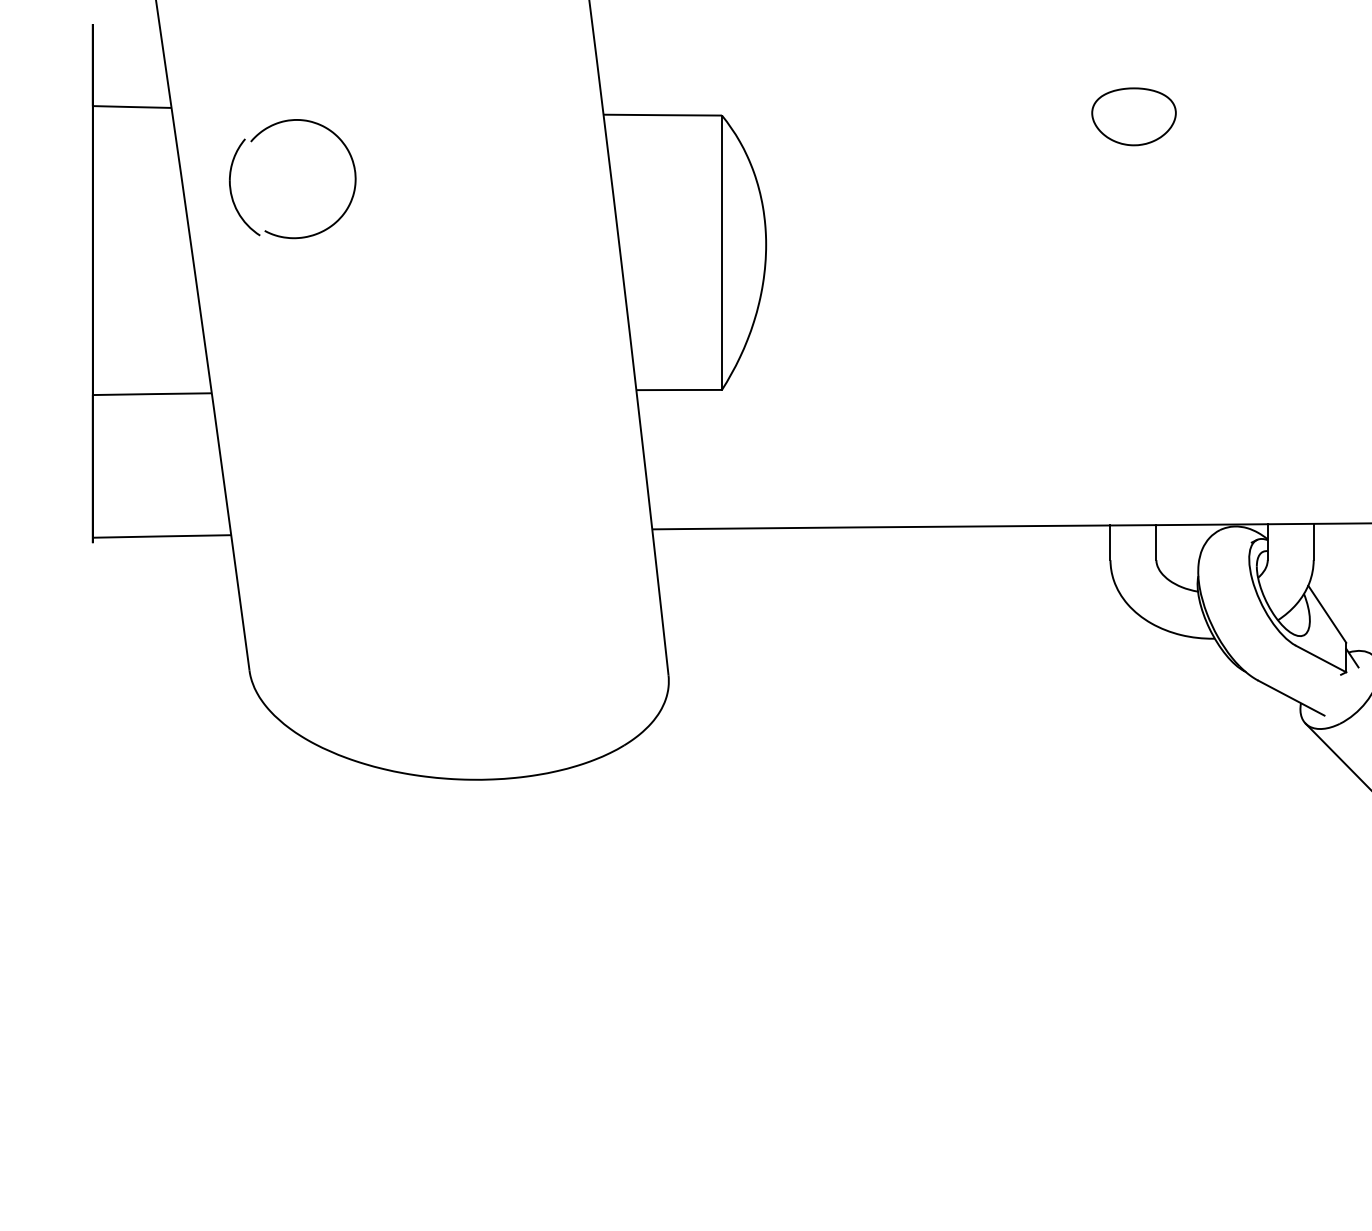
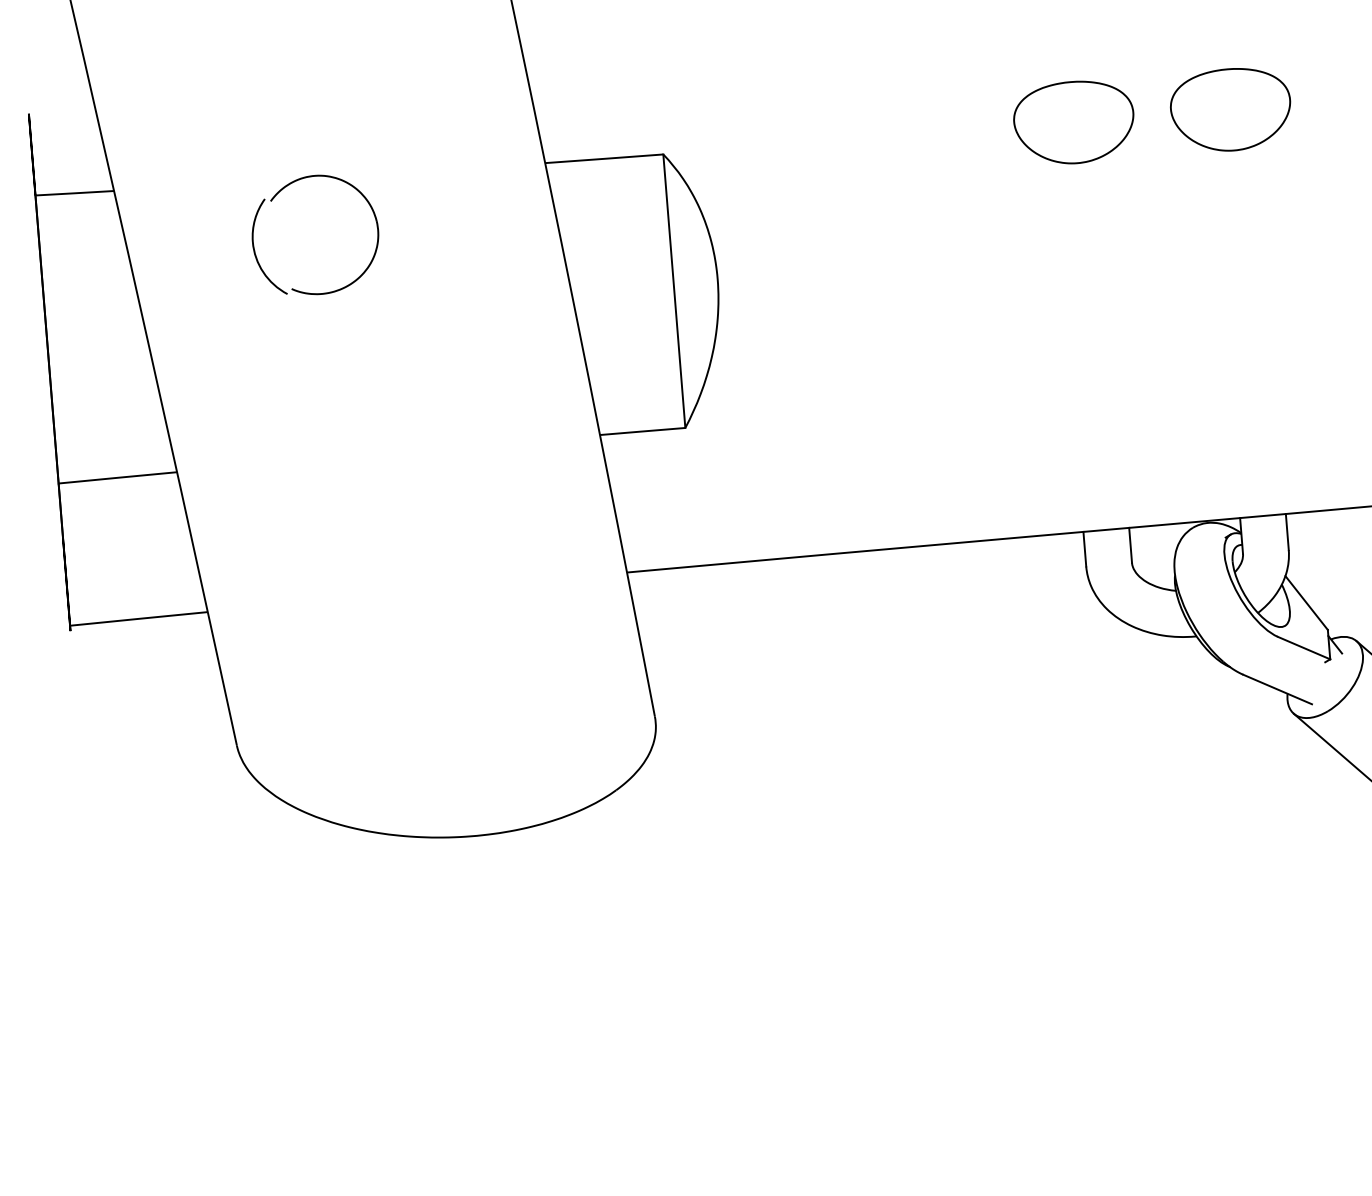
part: (1133, 116) -> (1073, 122), size x1.43
part: (1290, 116) -> (1230, 109), added
part: (253, 140) -> (273, 199), moved

